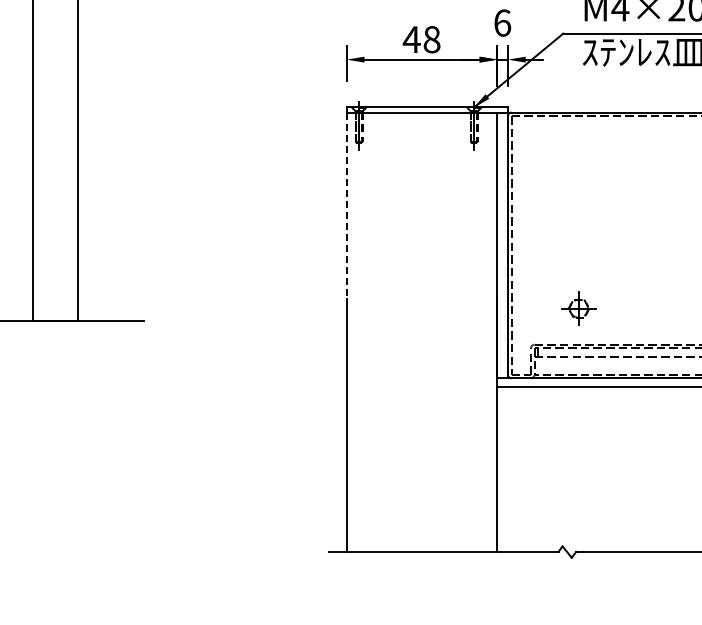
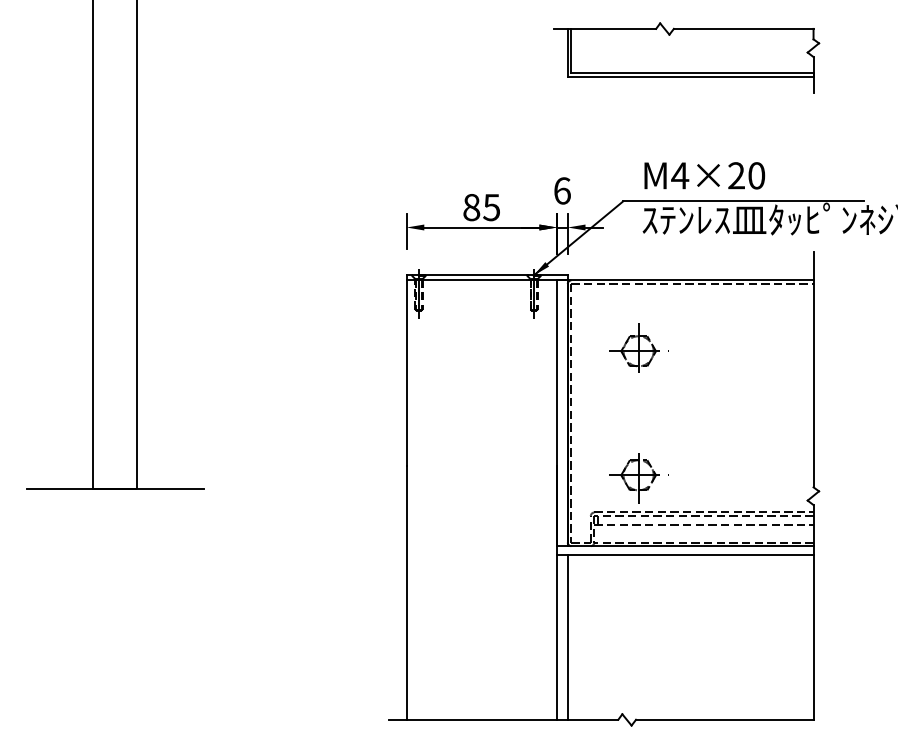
text: (421, 39) -> (481, 207), 48 -> 85
part: (578, 179) -> (638, 347), added
line: (346, 205) -> (406, 373), dashed -> solid
part: (578, 310) -> (638, 478), size x1.67
line: (507, 469) -> (567, 637), added

